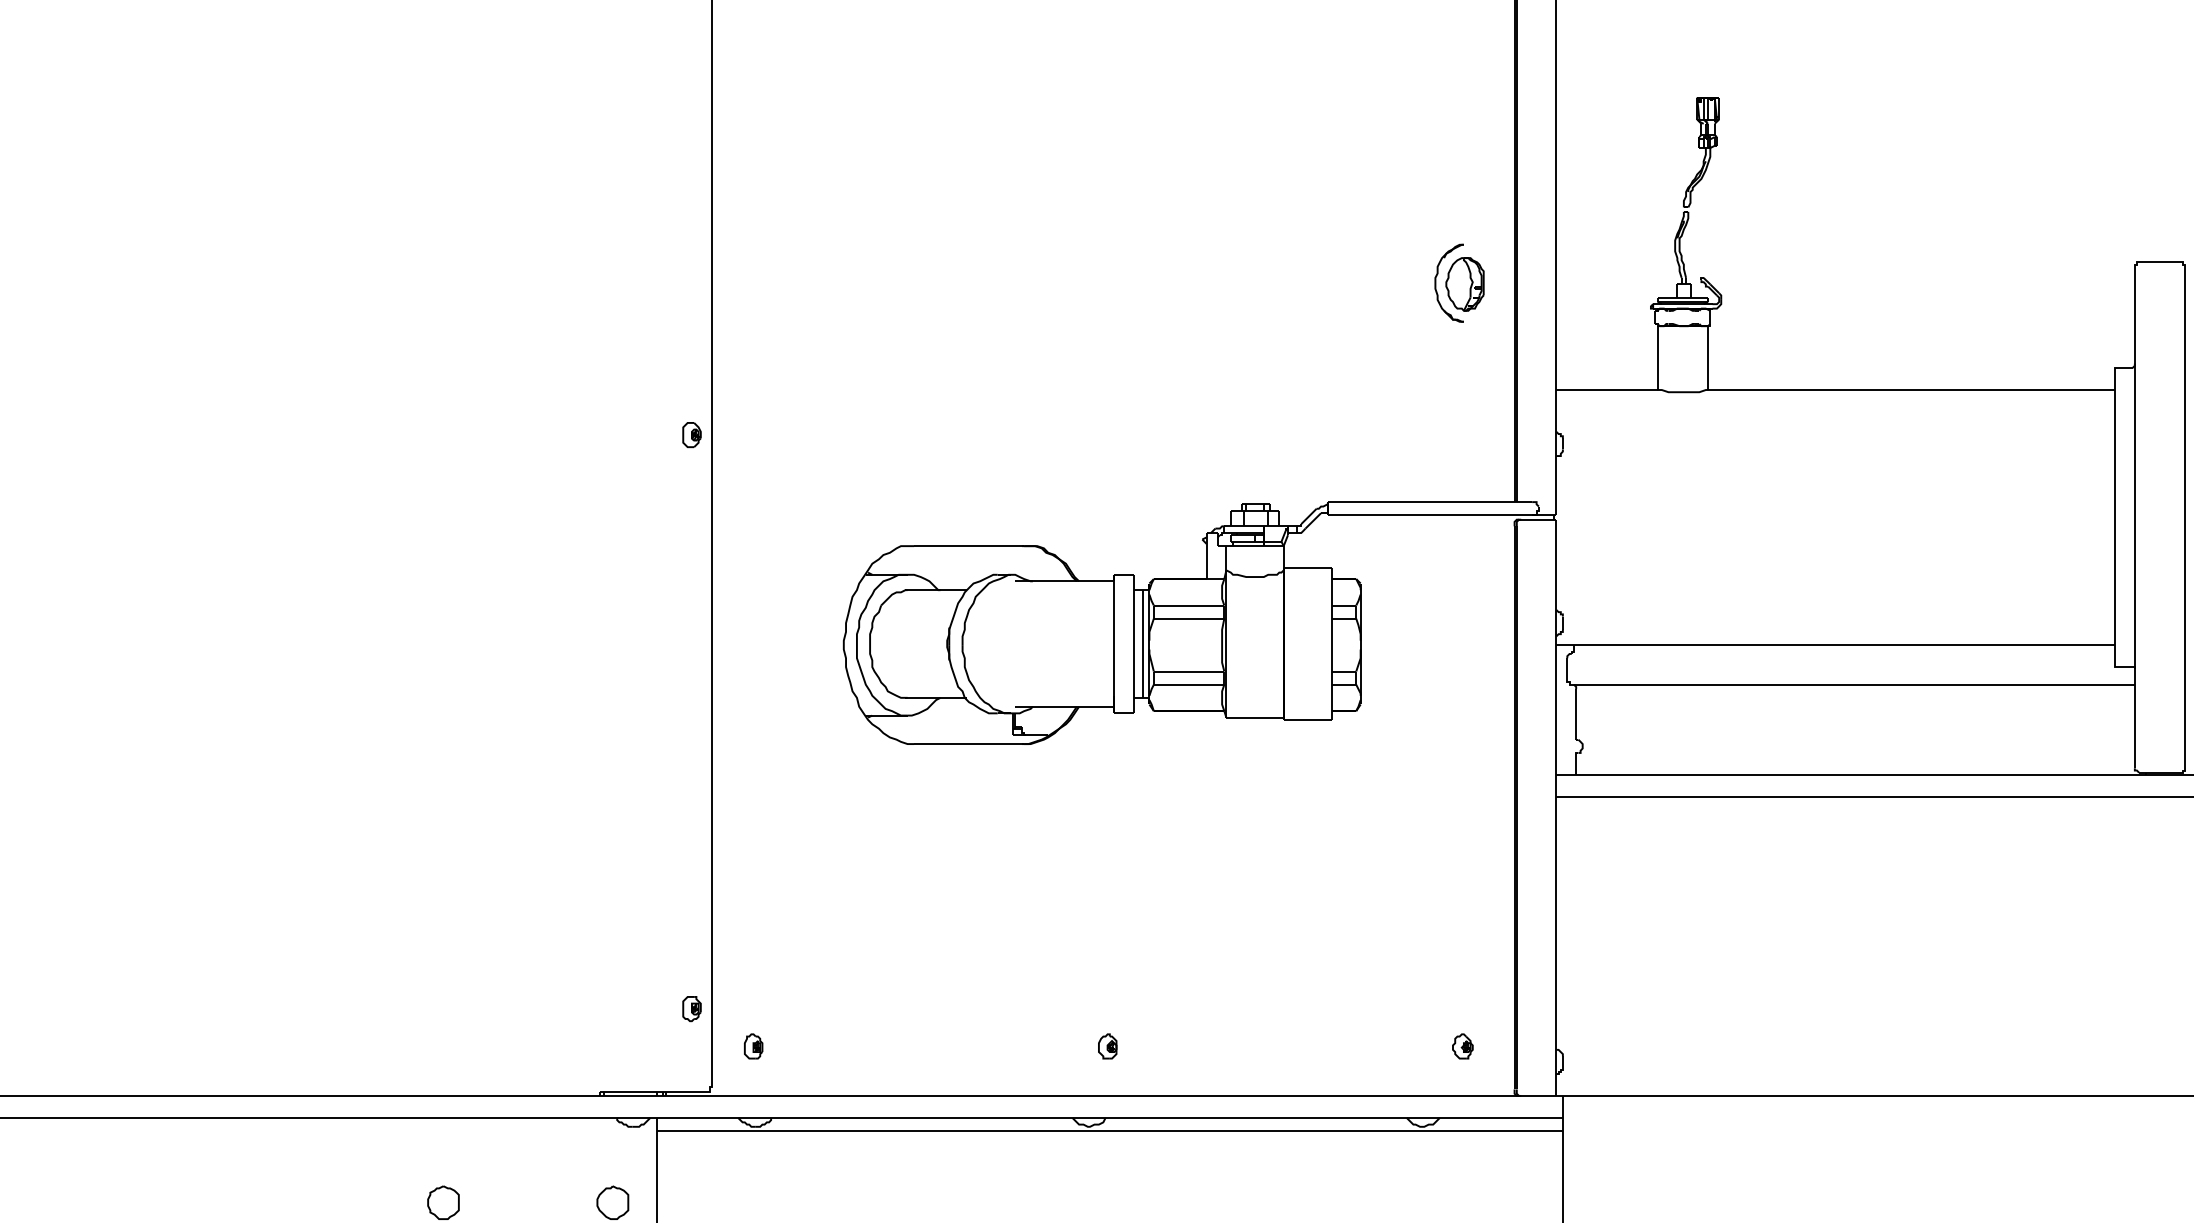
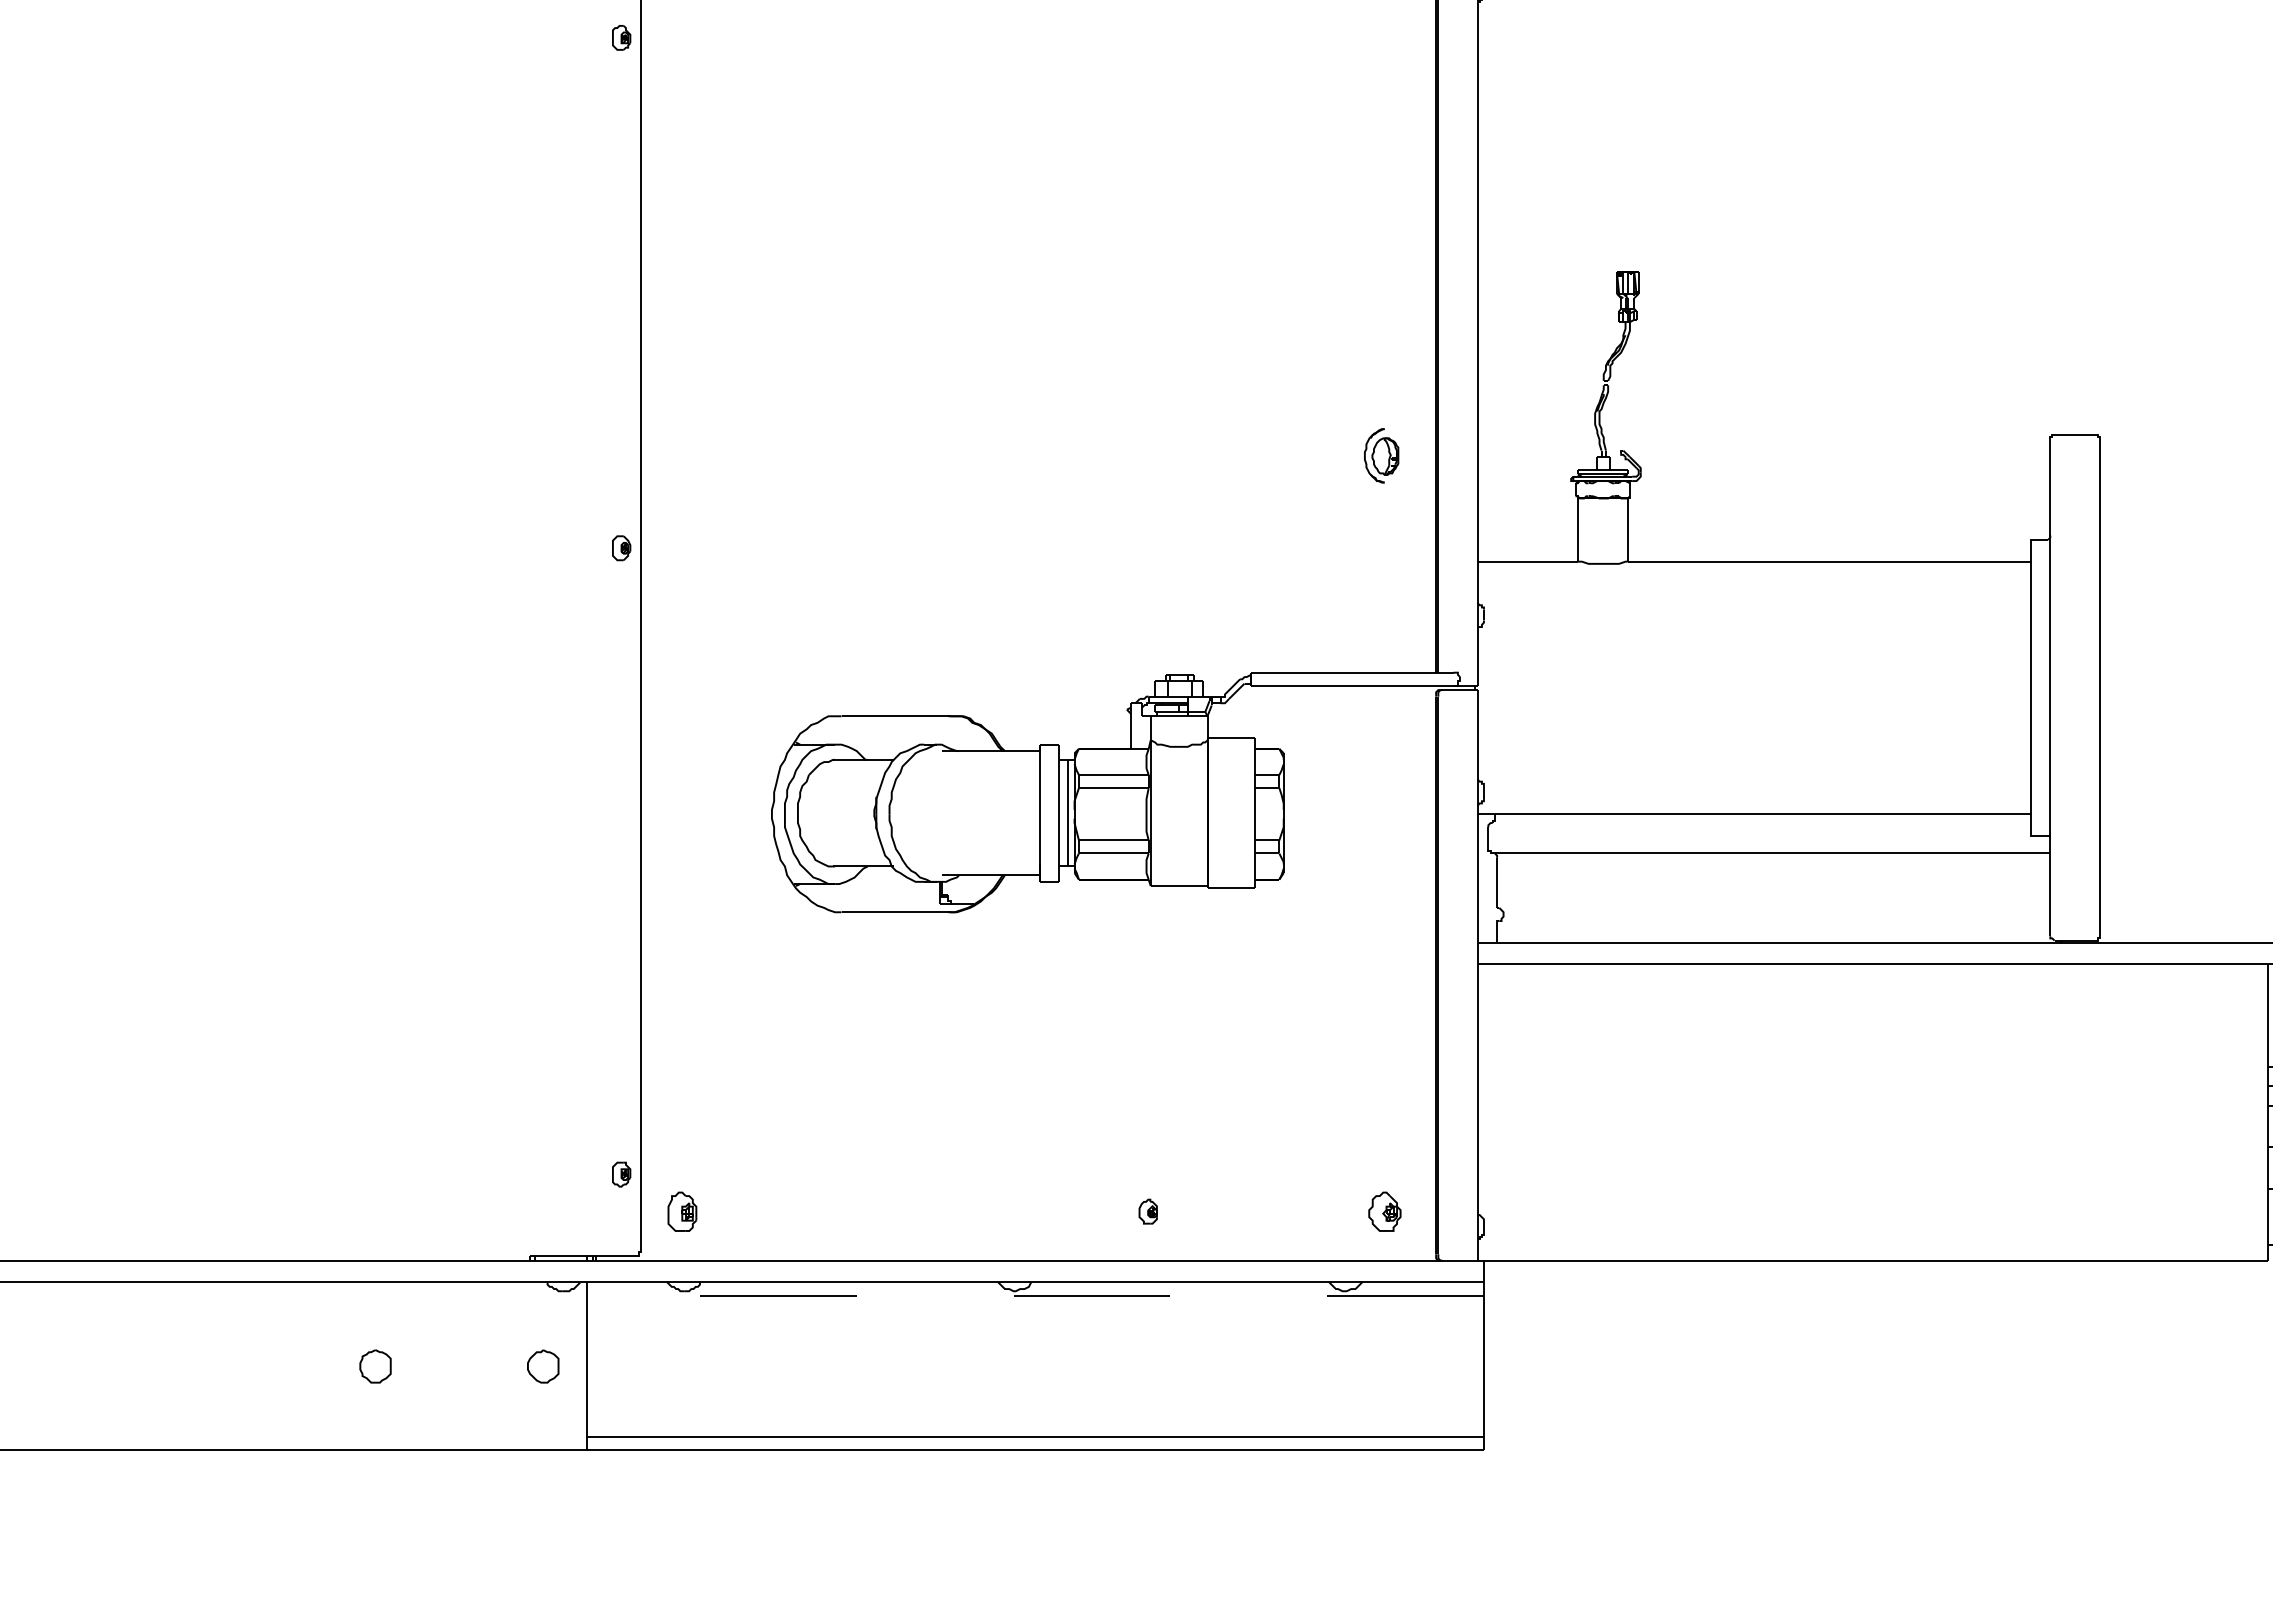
part: (1459, 282) -> (1381, 455), size x0.7
part: (691, 435) -> (621, 548), moved
part: (753, 1046) -> (682, 1211), size x1.6
part: (1106, 1046) -> (1147, 1211), moved
part: (1462, 1046) -> (1384, 1211), size x1.6
line: (1109, 1131) -> (1035, 1295), solid -> dashed

